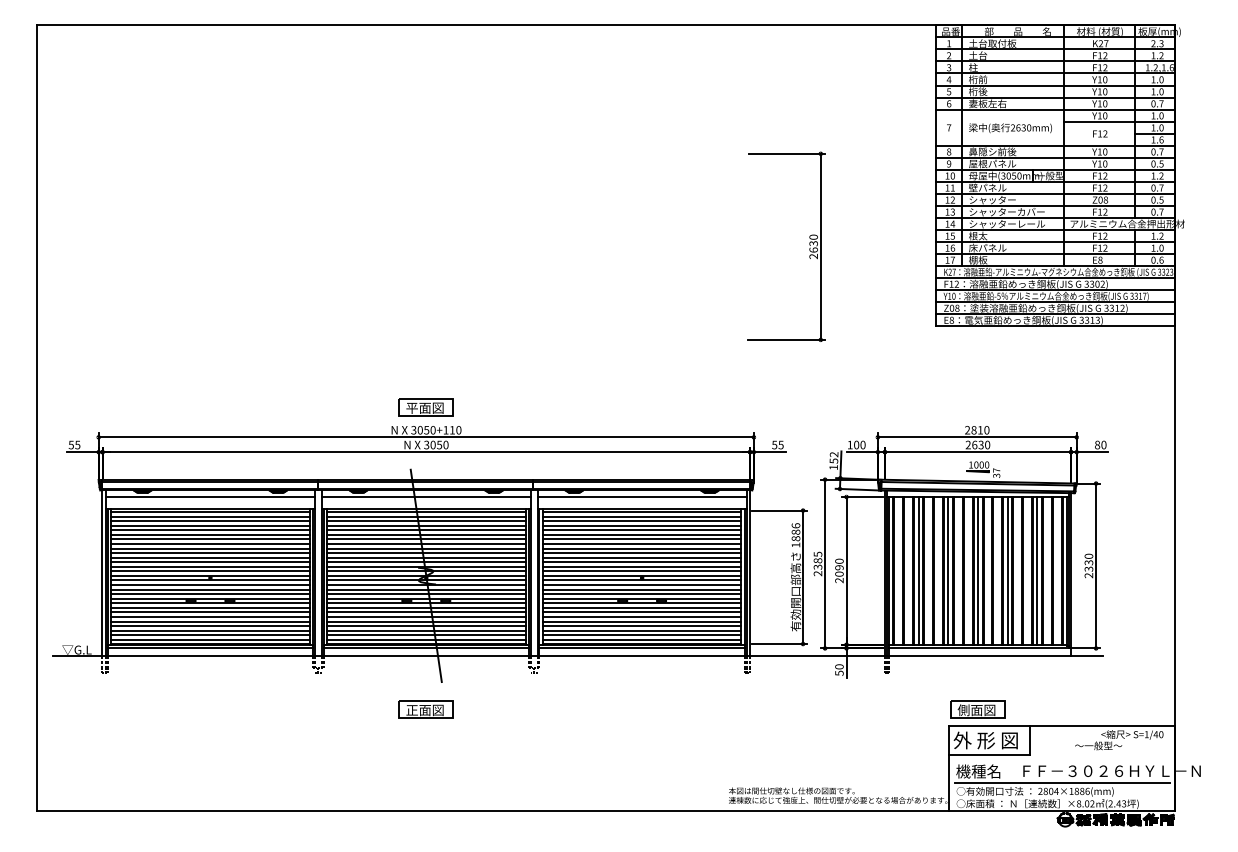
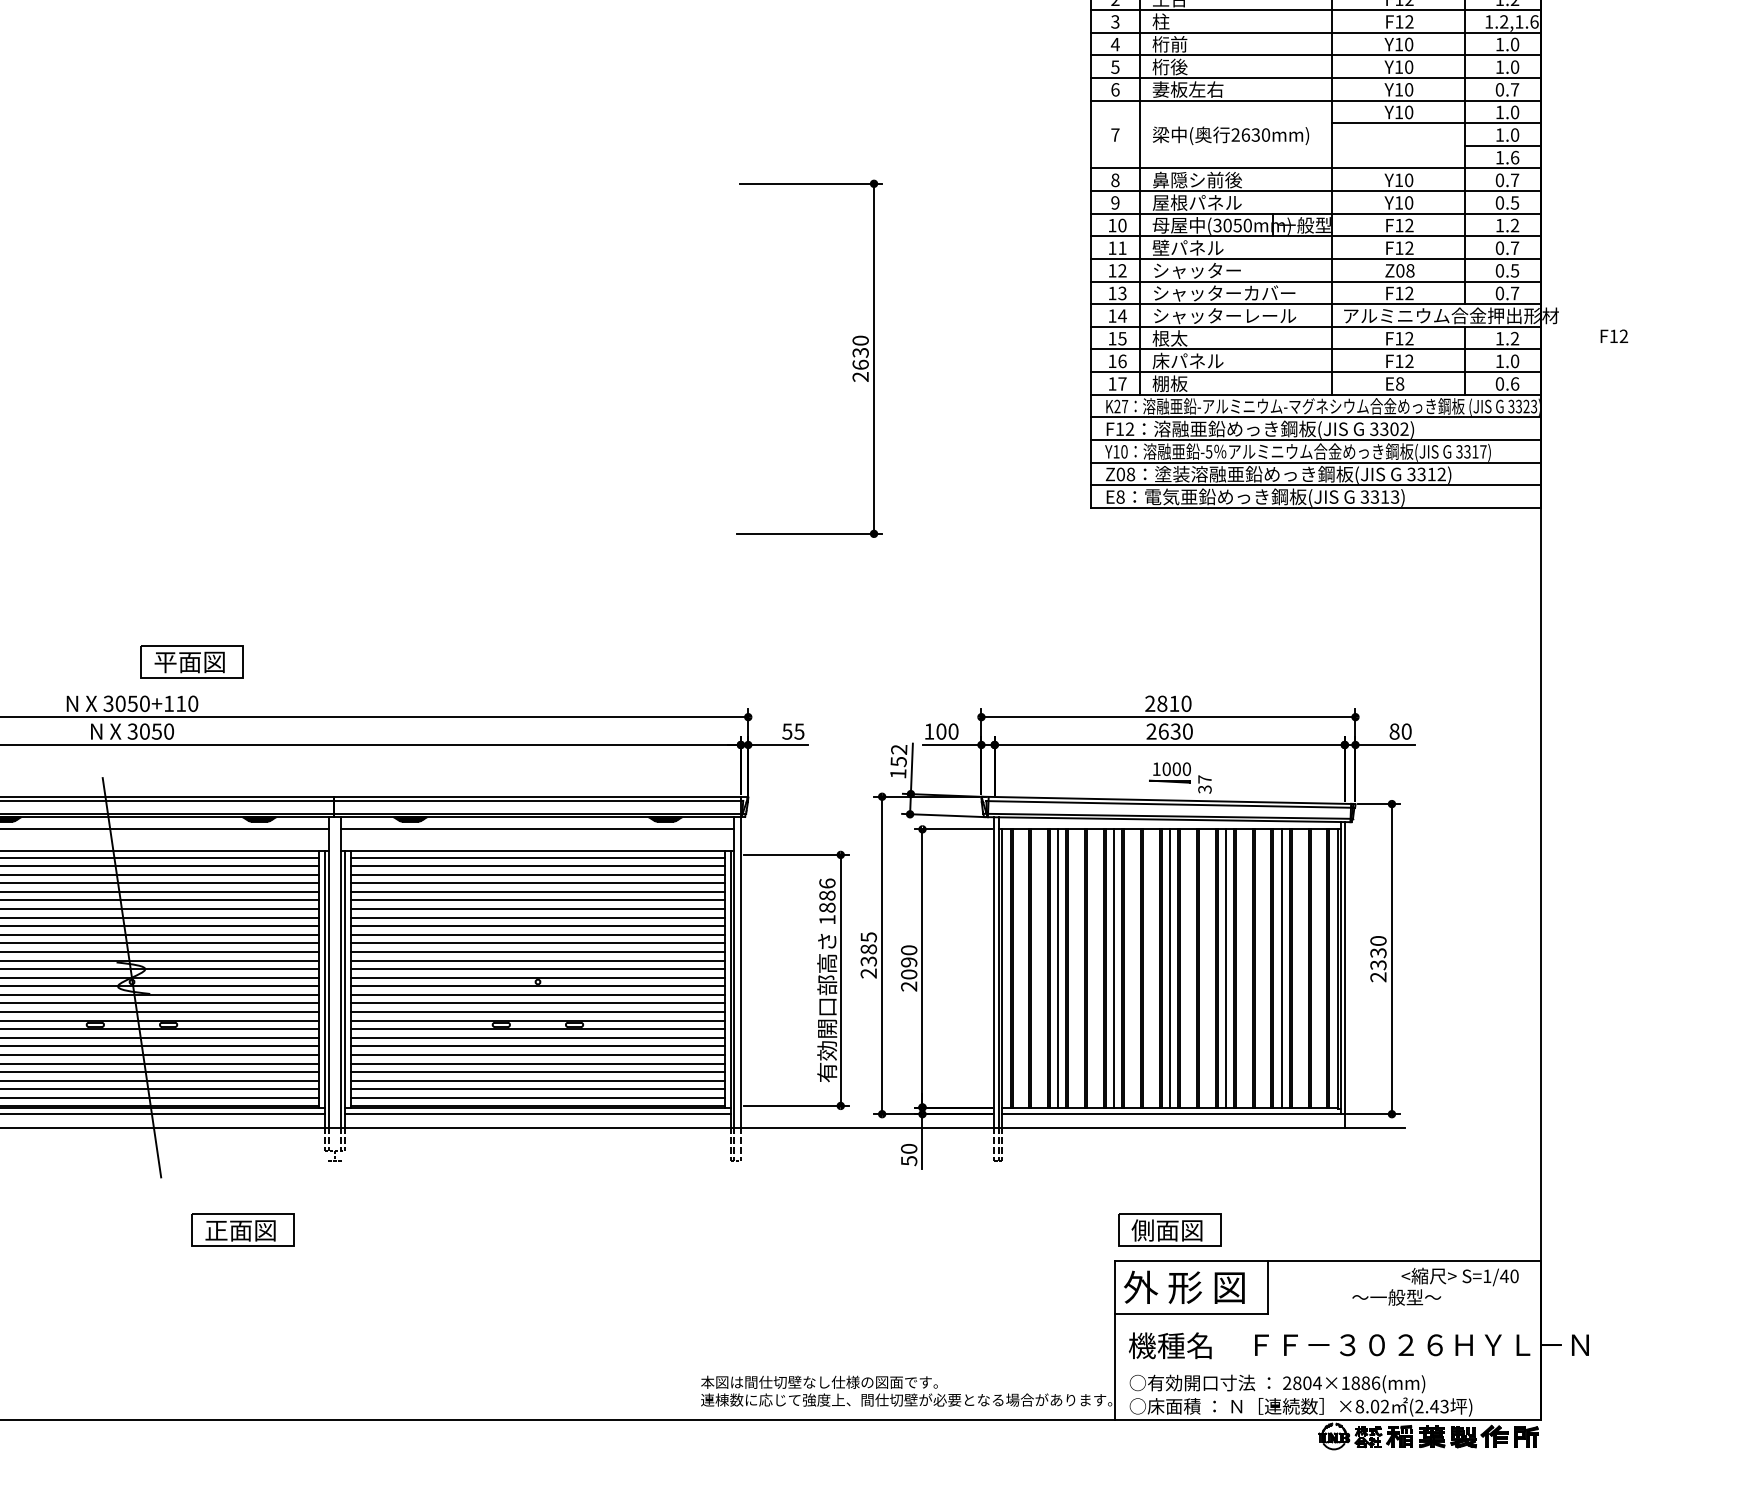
text: (1100, 133) -> (1614, 335), moved
part: (425, 407) -> (190, 660), moved
part: (425, 709) -> (241, 1229), moved
line: (1061, 782) -> (1326, 1366), removed

